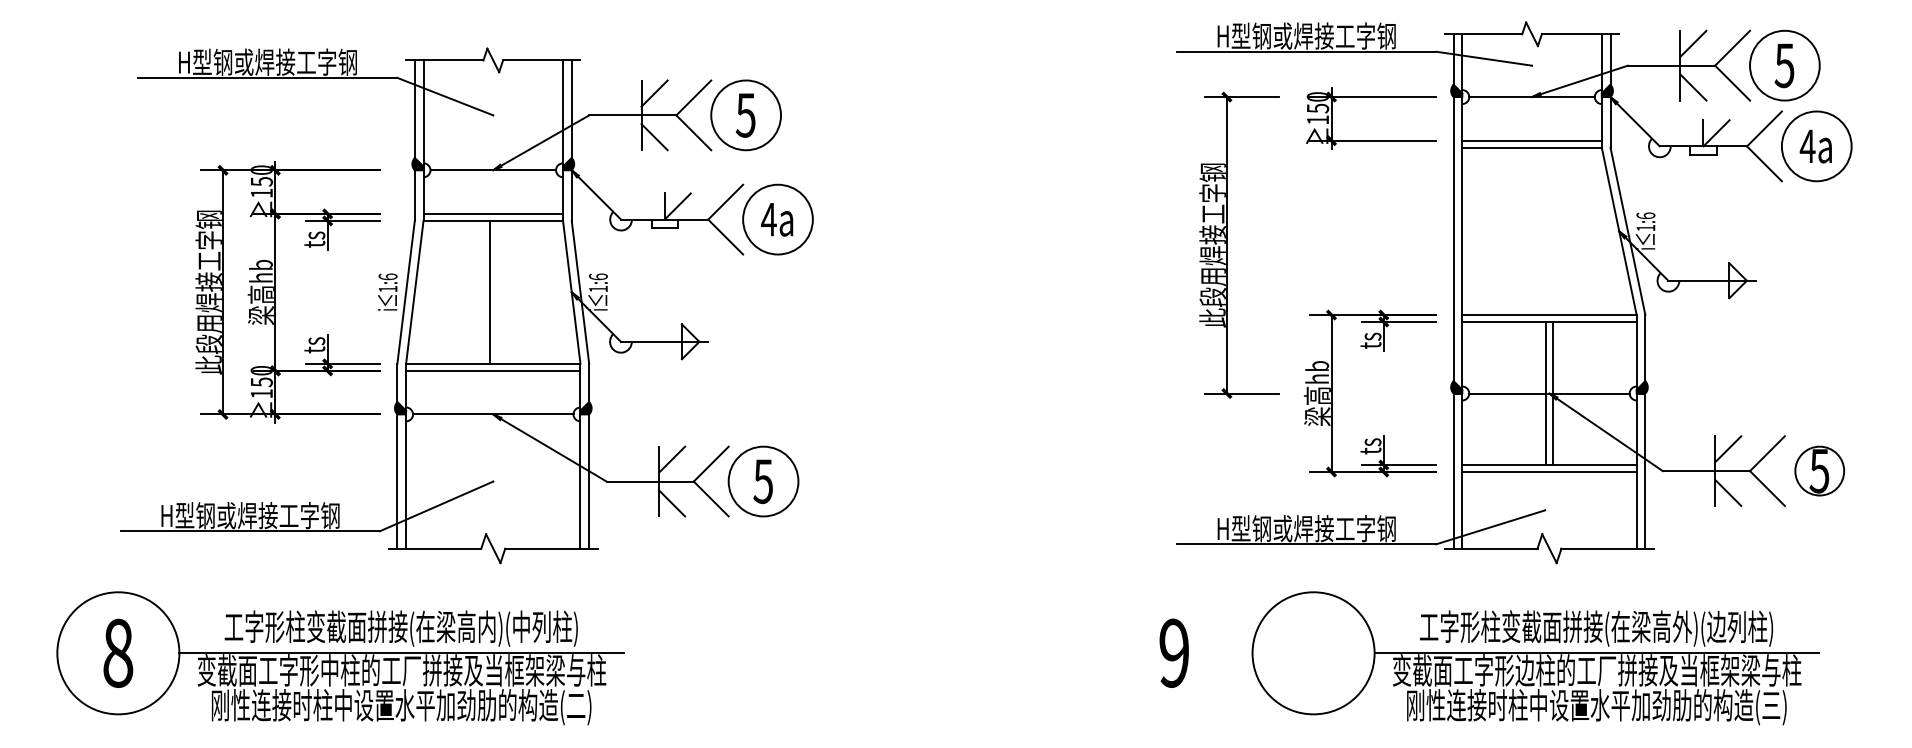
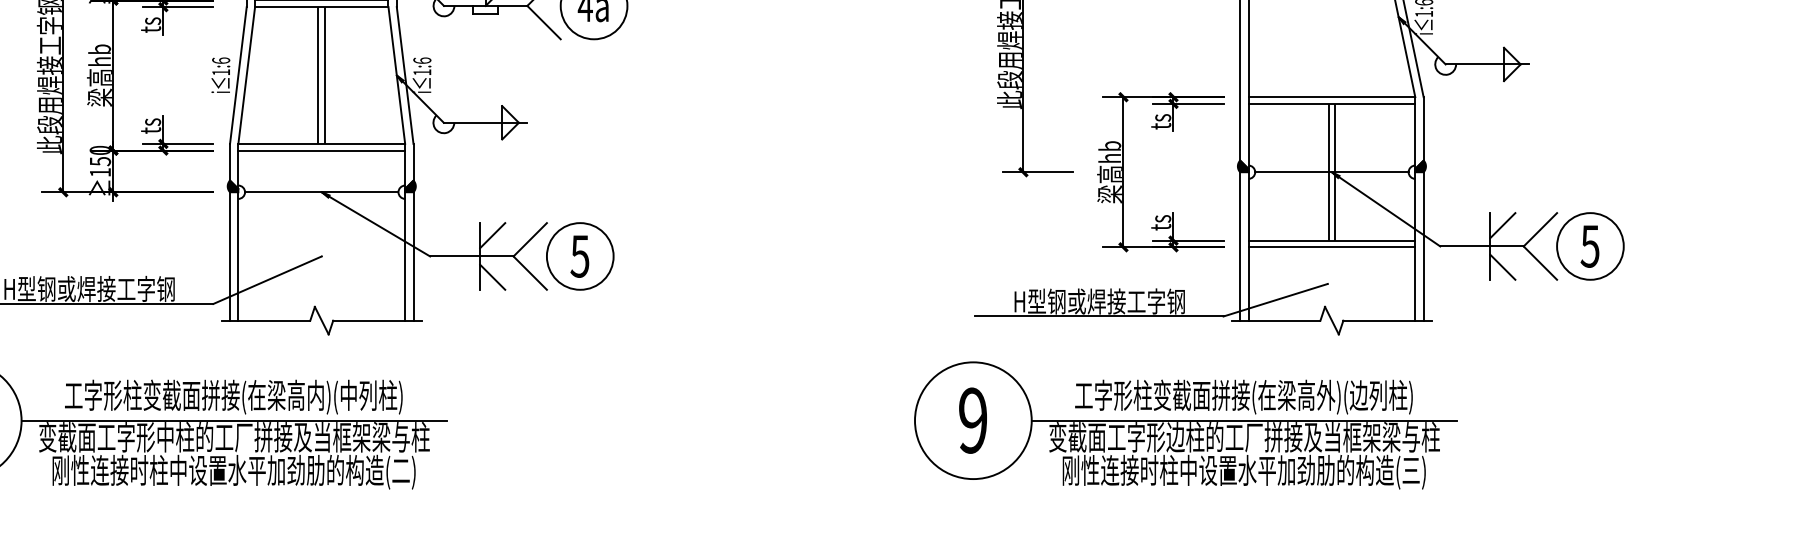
line: (496, 291) -> (324, 74), added
circle: (1819, 470) -> (1590, 245), size x1.43
part: (1535, 658) -> (1185, 425), moved

